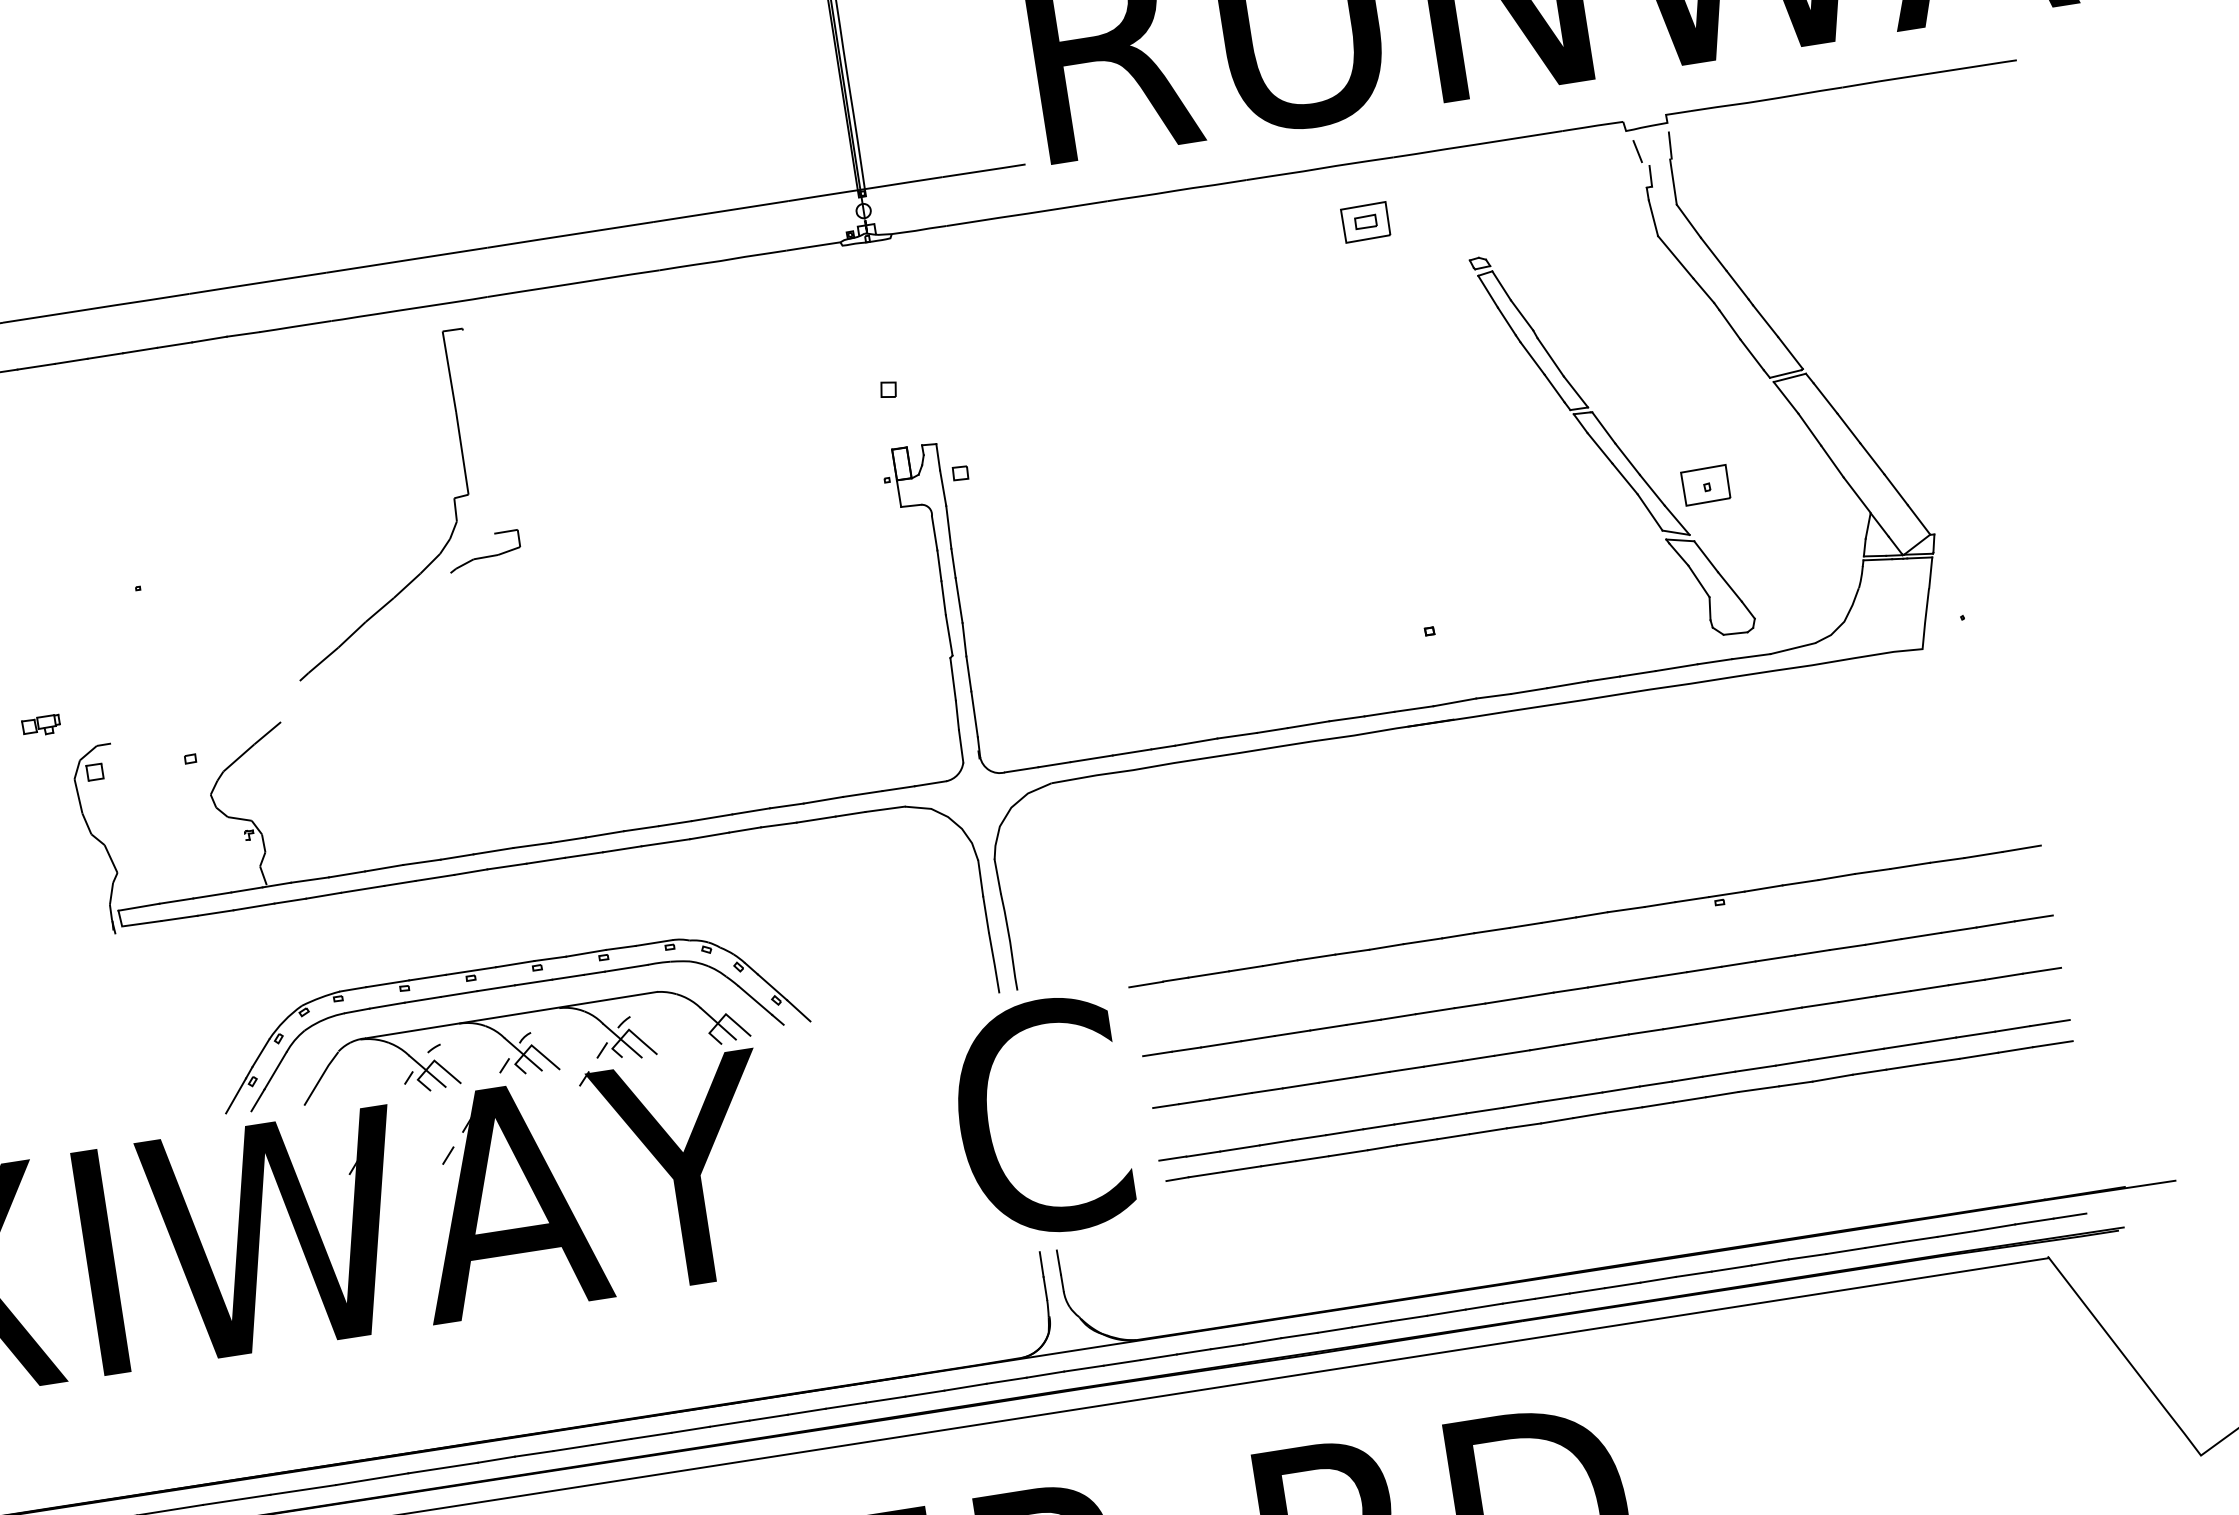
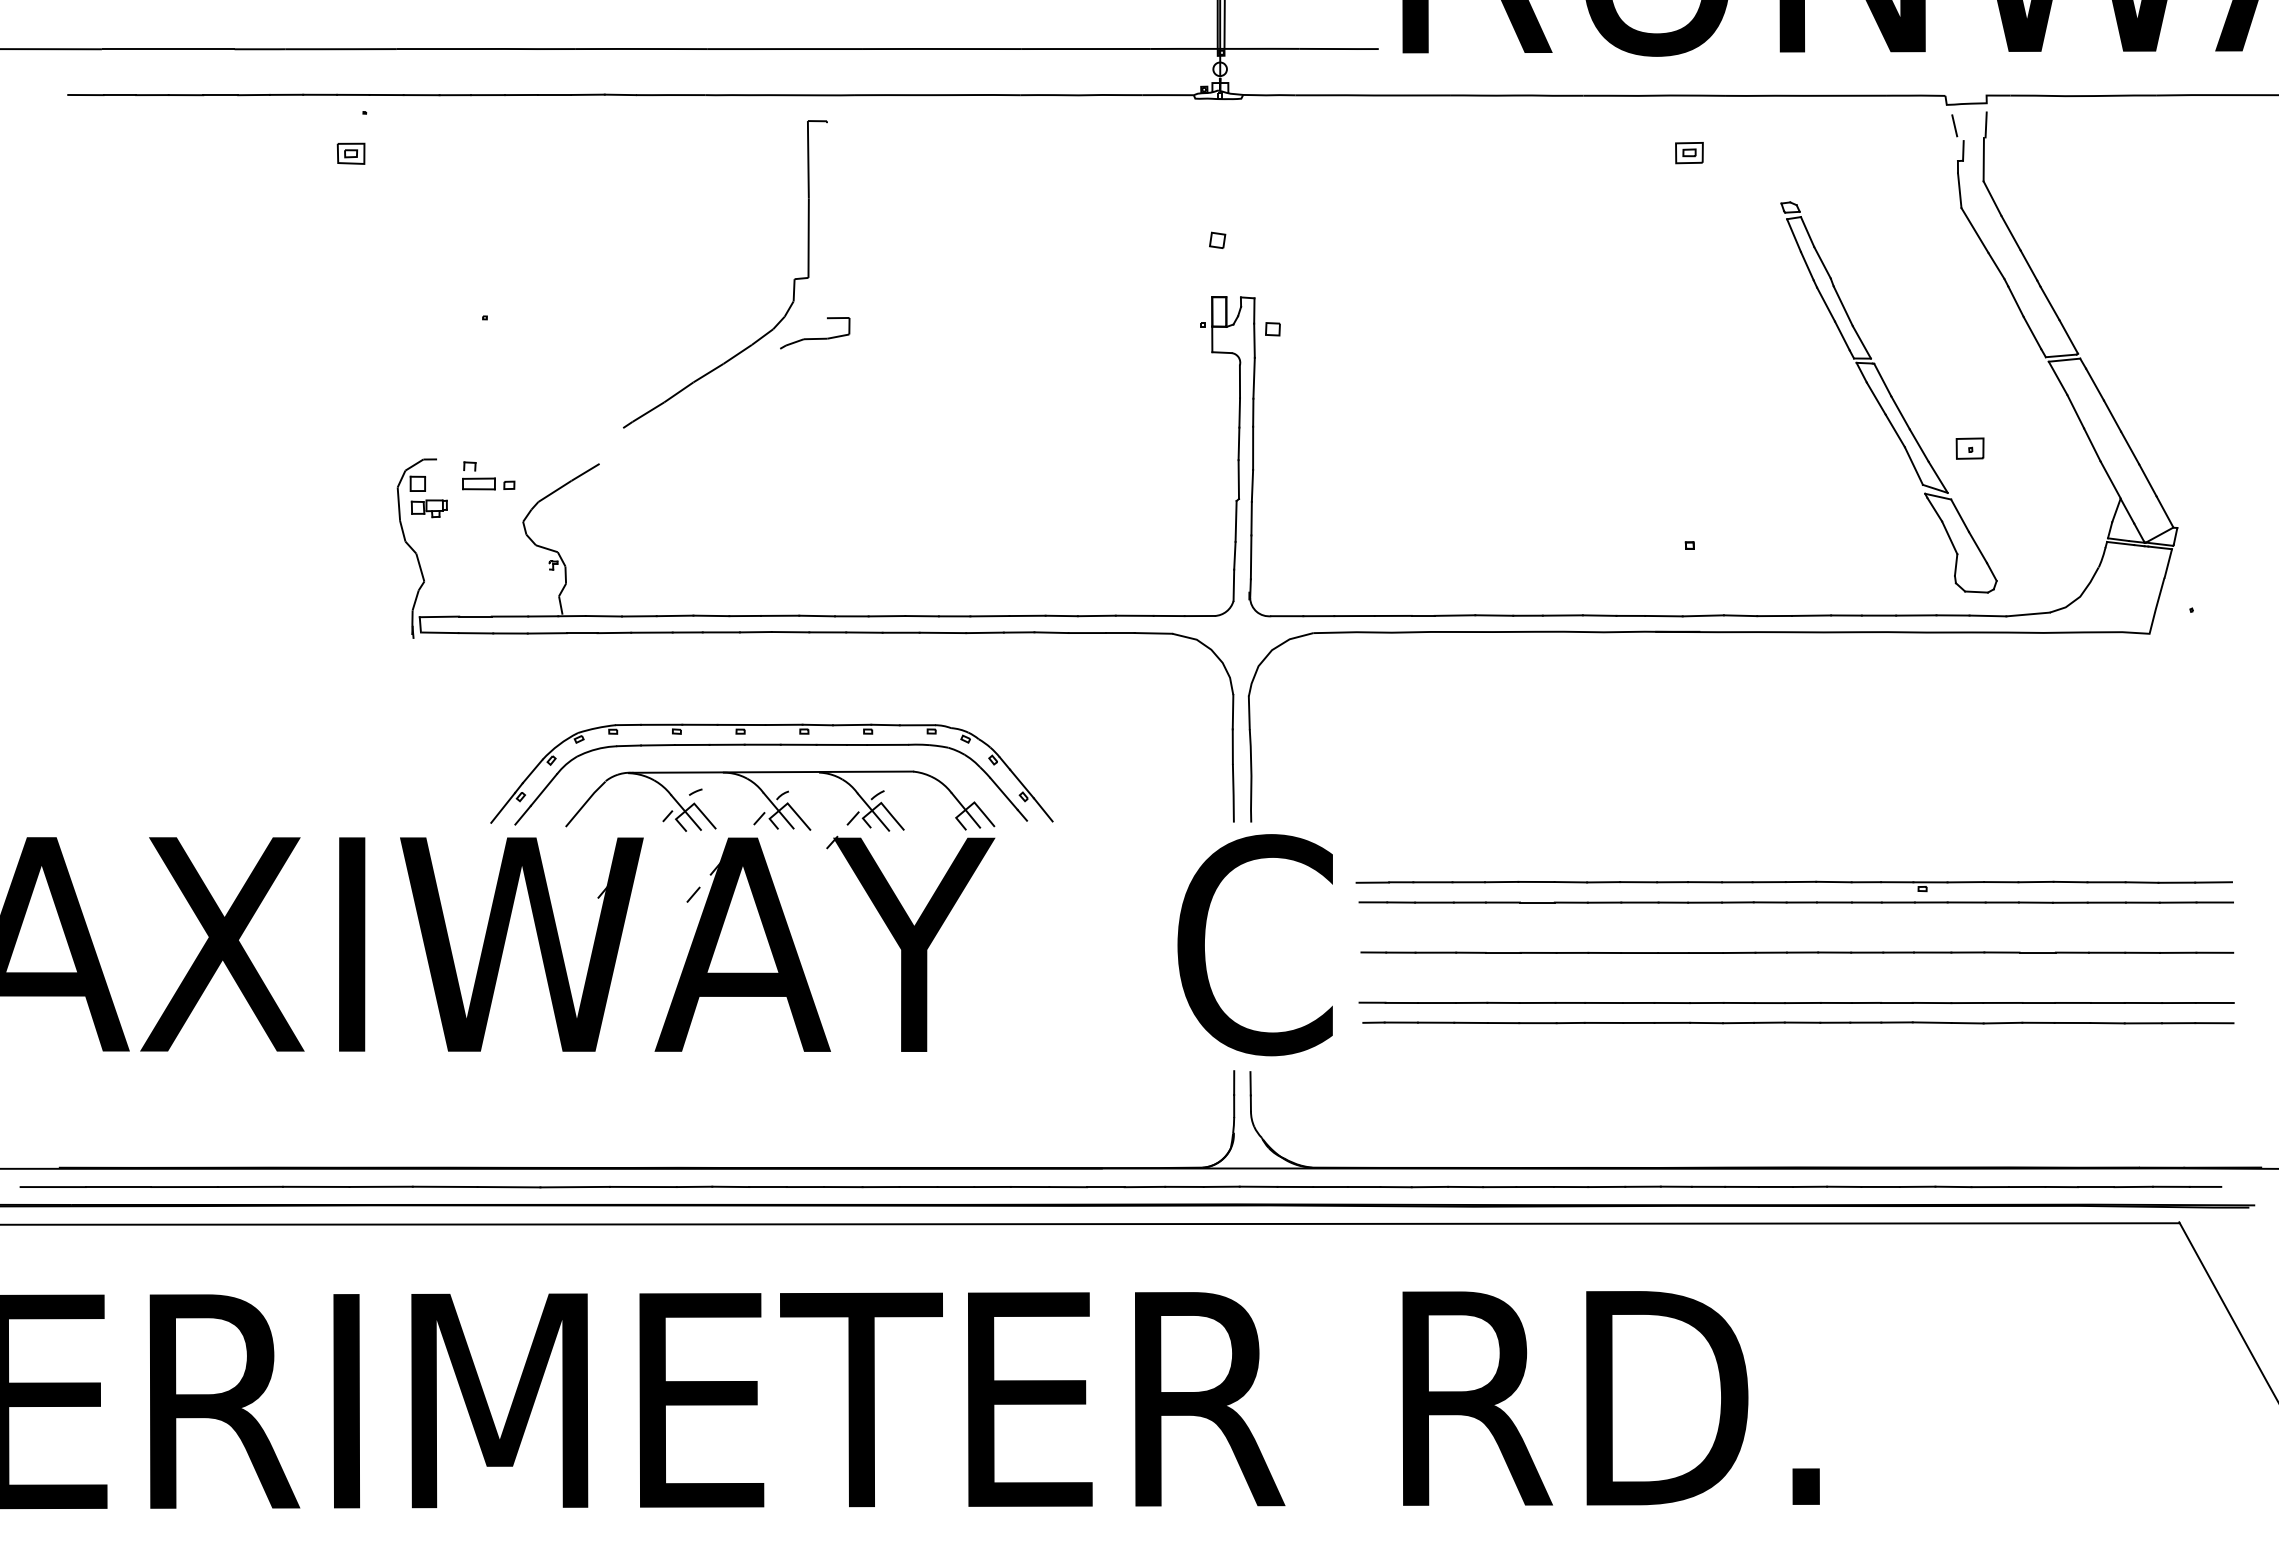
part: (1365, 223) -> (1689, 153), size x0.62
part: (1705, 485) -> (1969, 448), size x0.62
part: (40, 725) -> (428, 508), moved
part: (156, 753) -> (478, 475), added
part: (1584, 920) -> (1793, 886), moved

